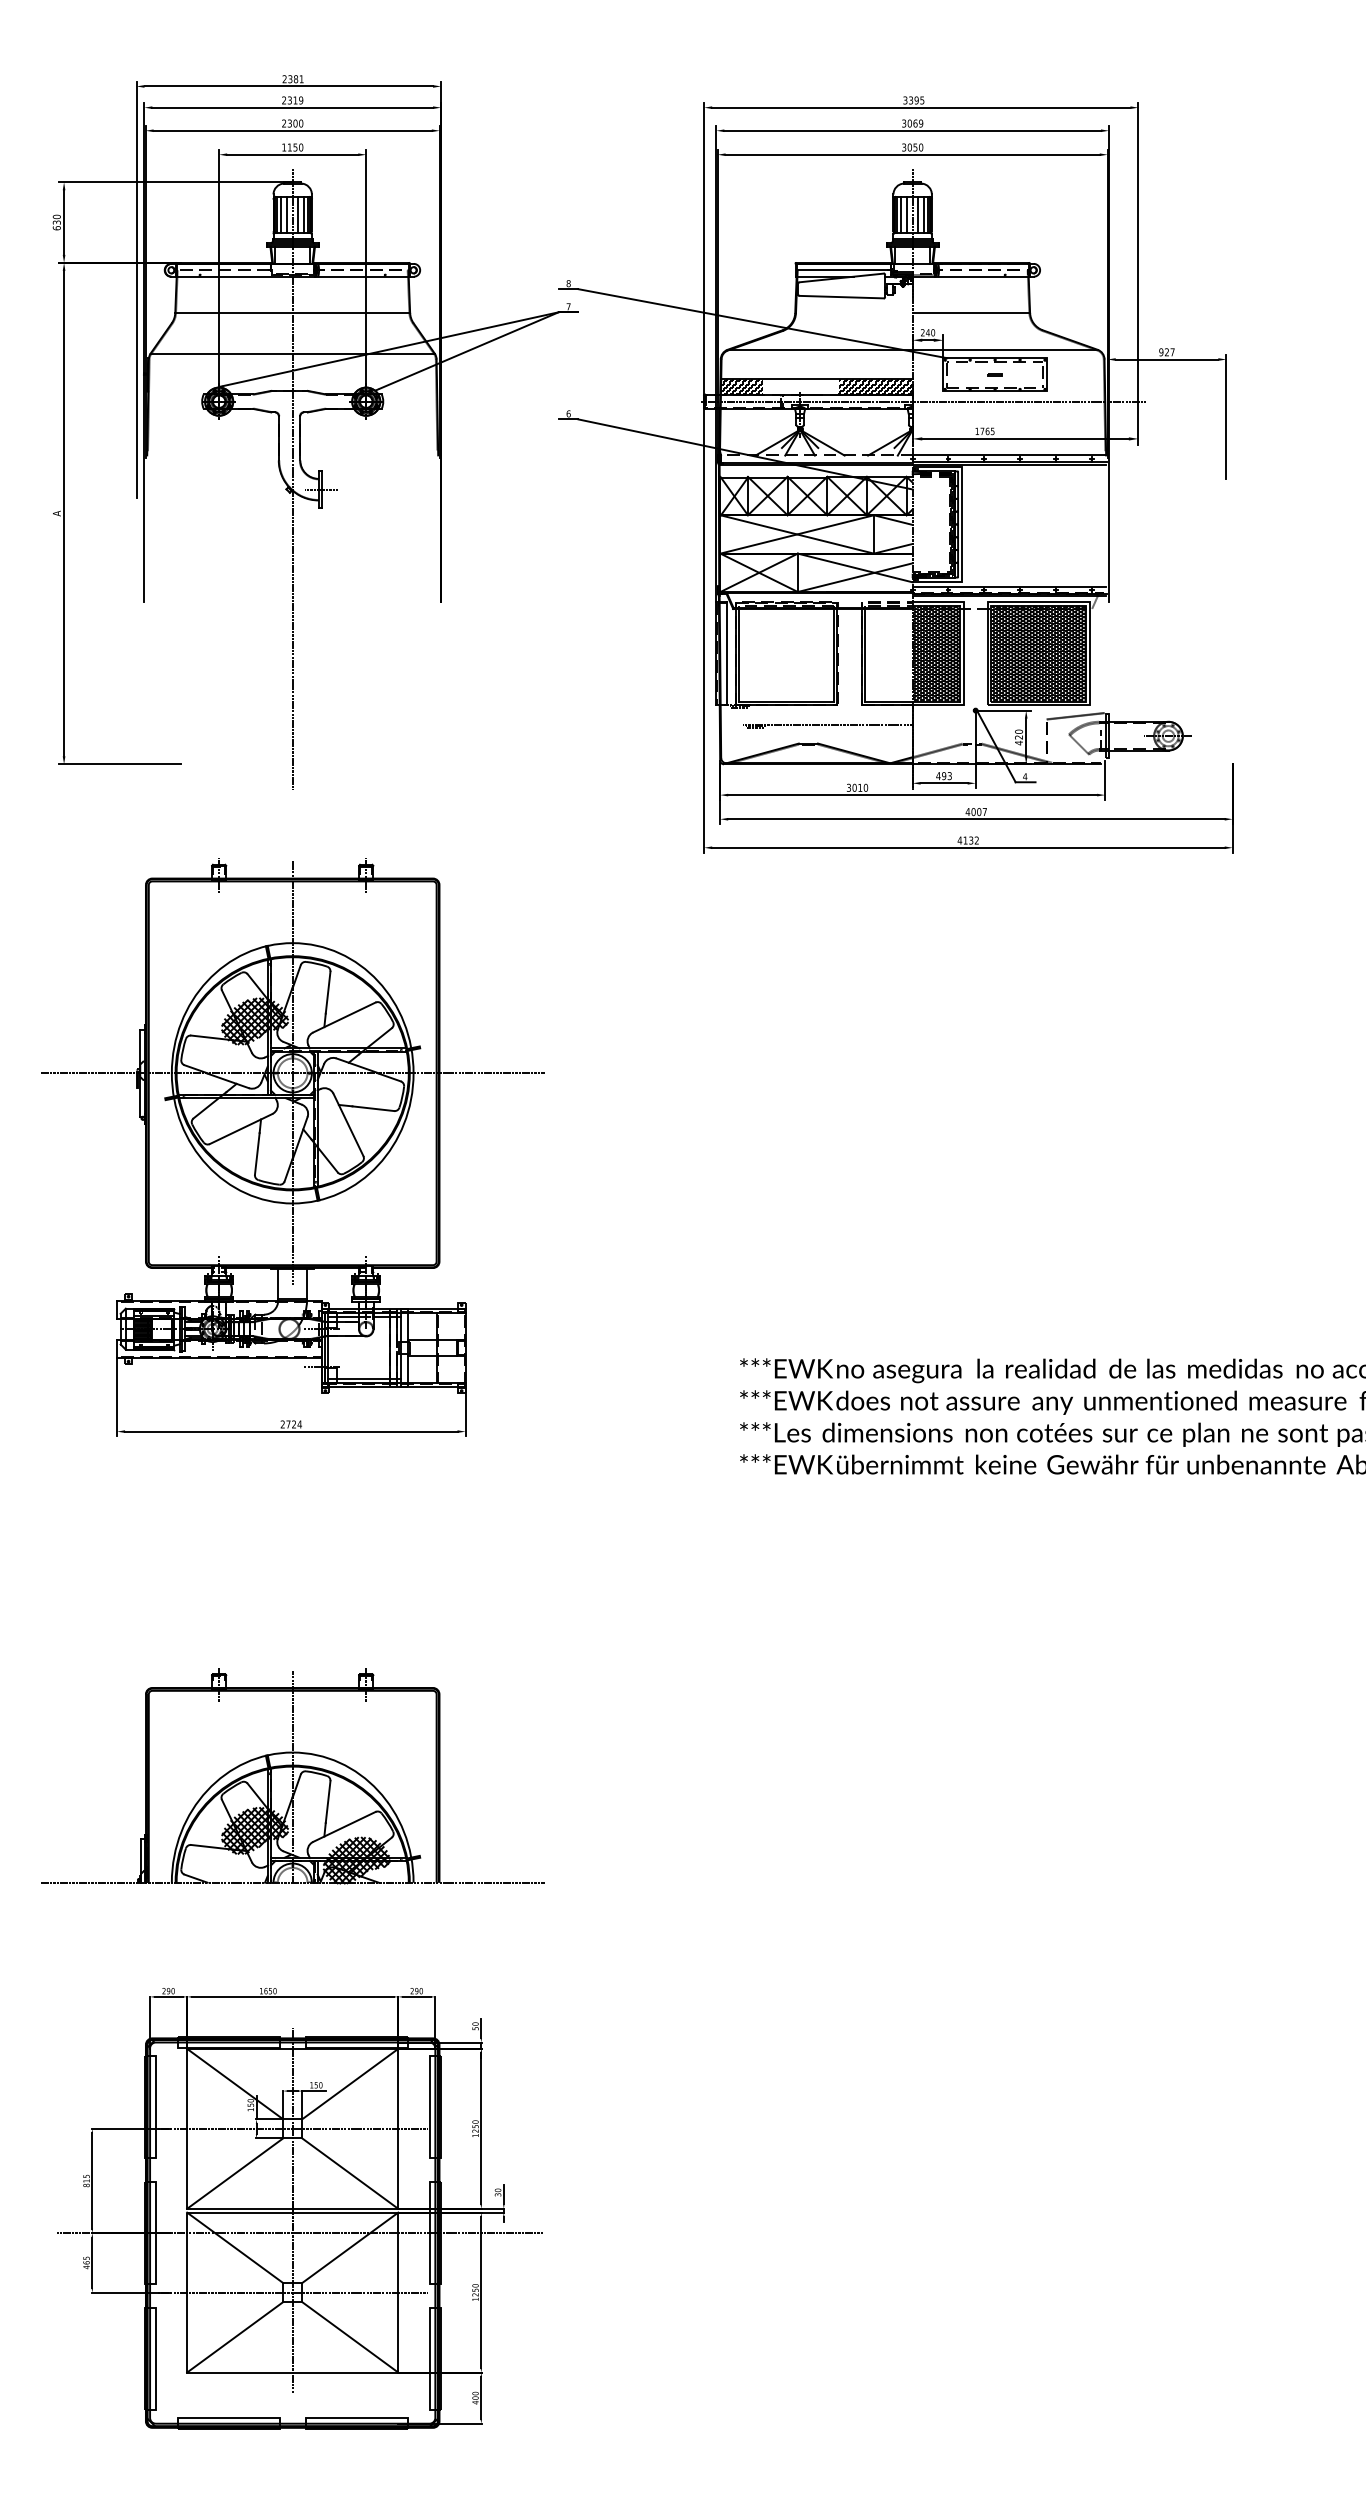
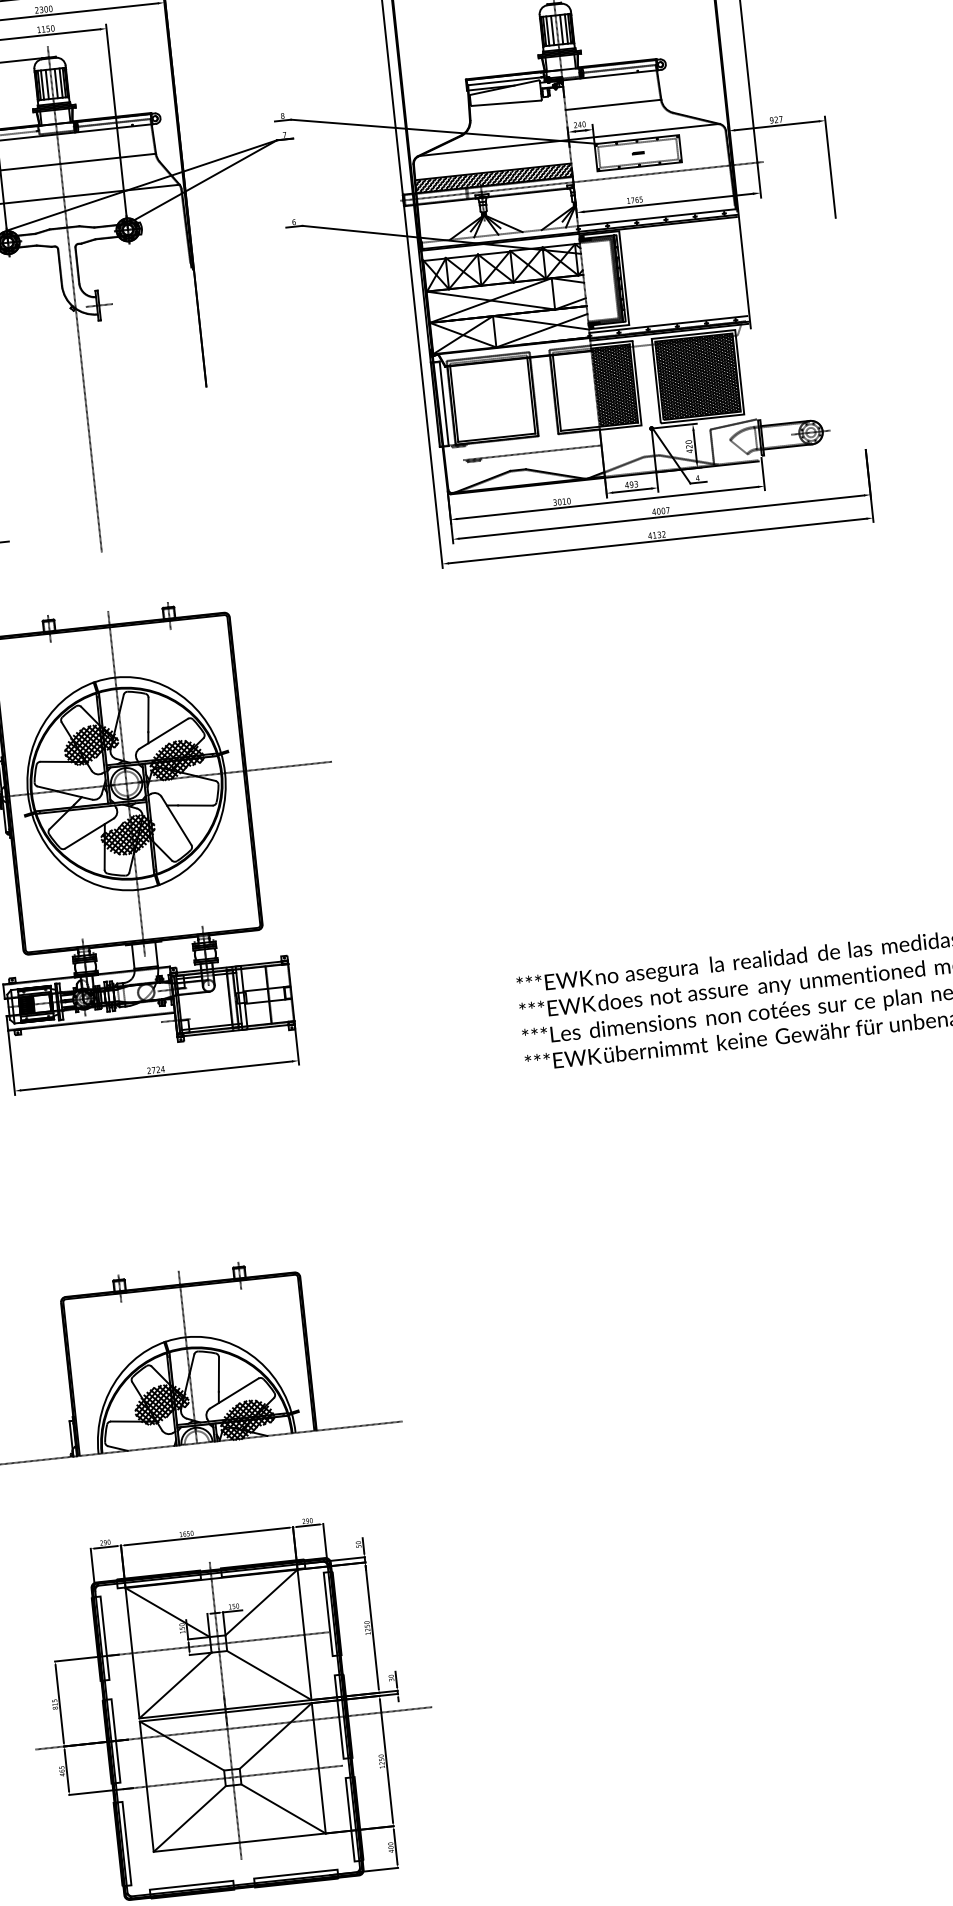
hatch: (800, 386) -> (480, 179), added
hatch: (356, 1050) -> (176, 759), added
hatch: (287, 1135) -> (127, 834), added

